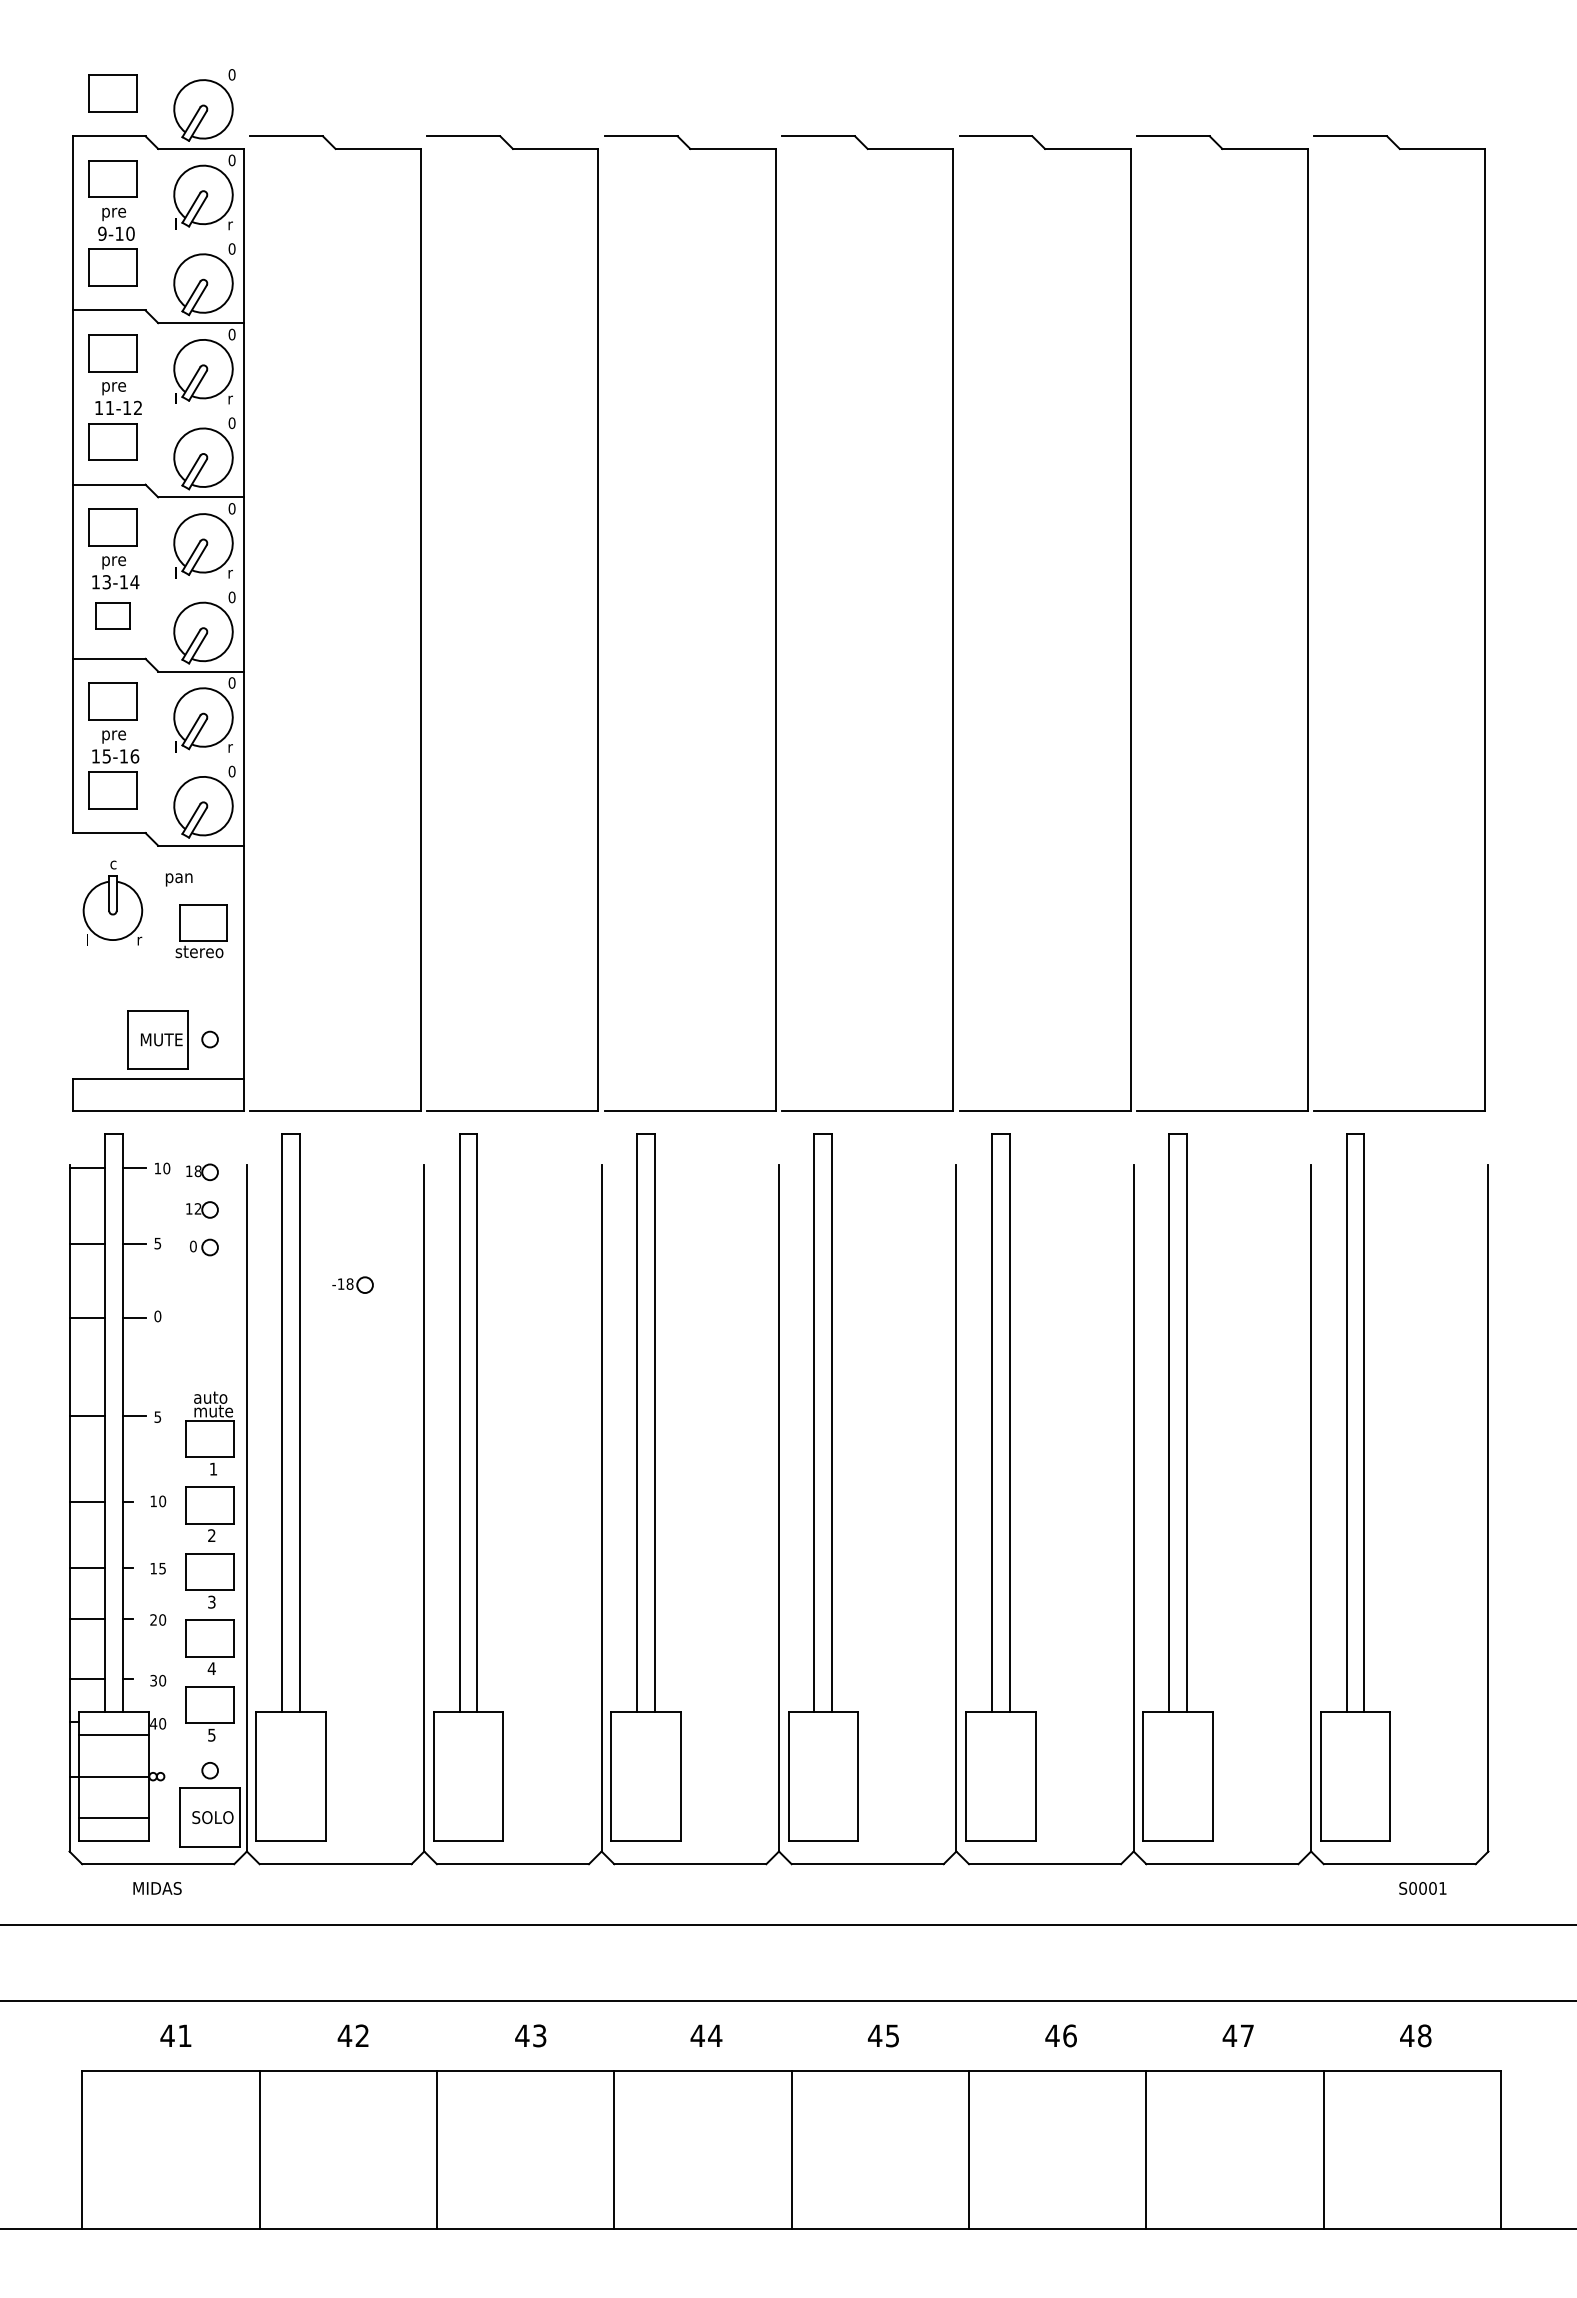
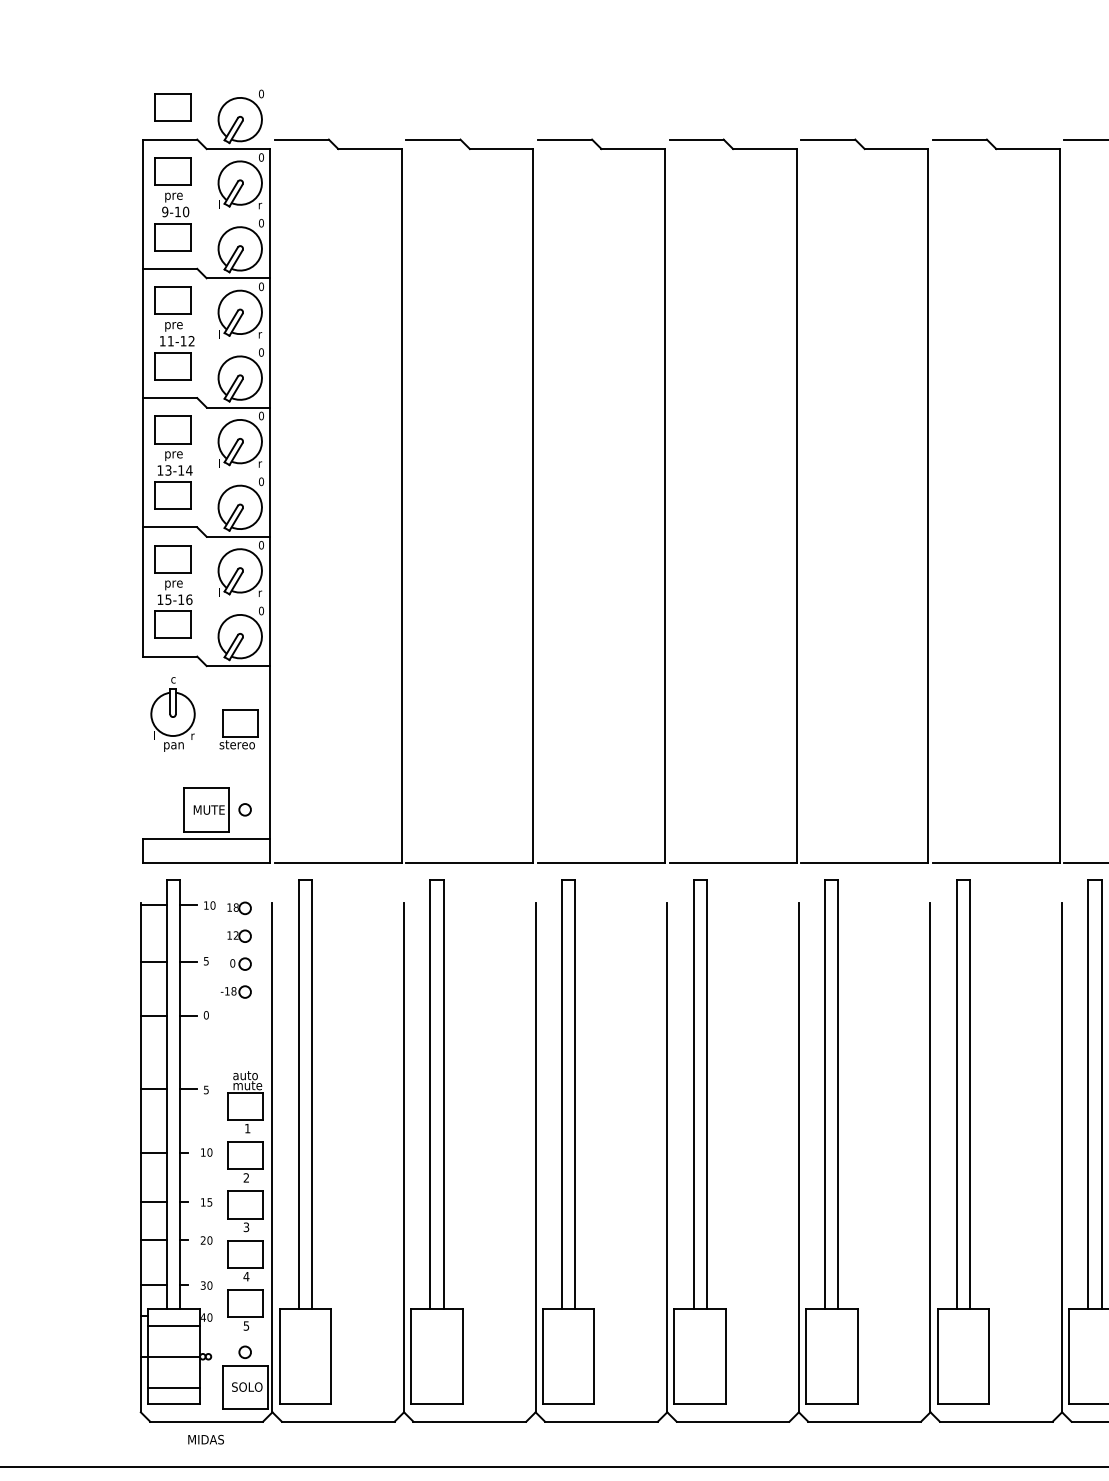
part: (112, 615) -> (172, 495), size x1.43
text: (178, 879) -> (173, 746), moved
part: (352, 1284) -> (235, 991), moved

